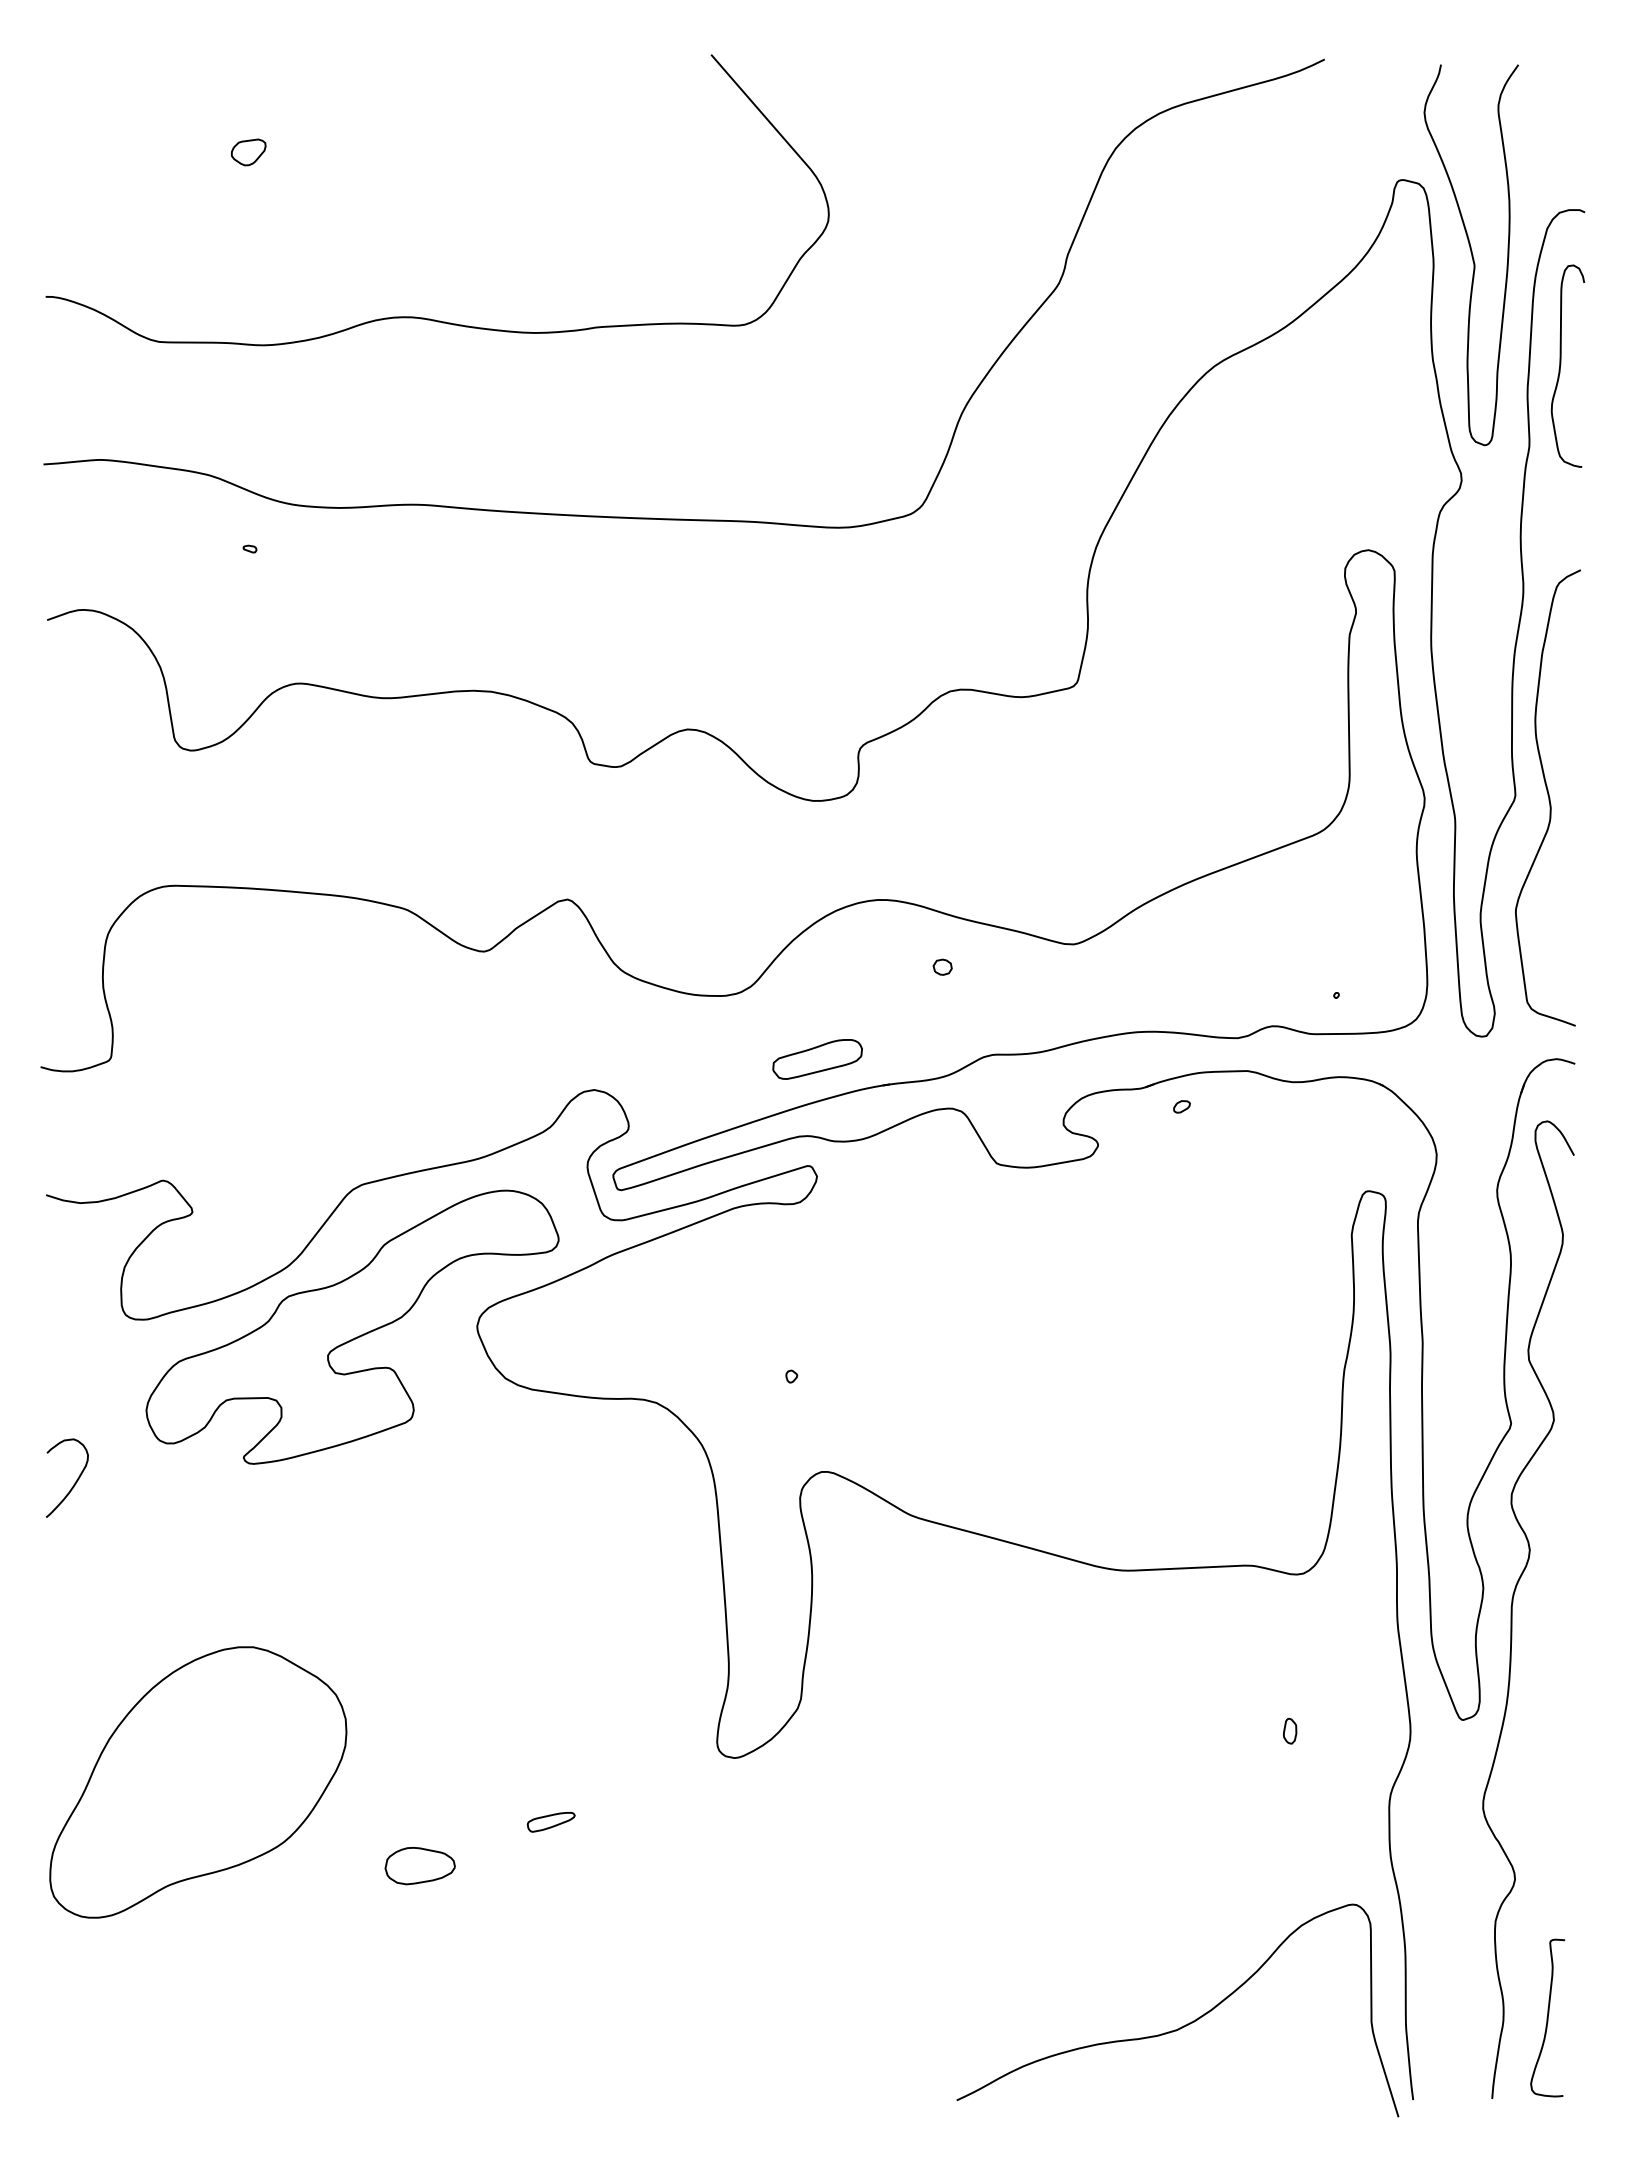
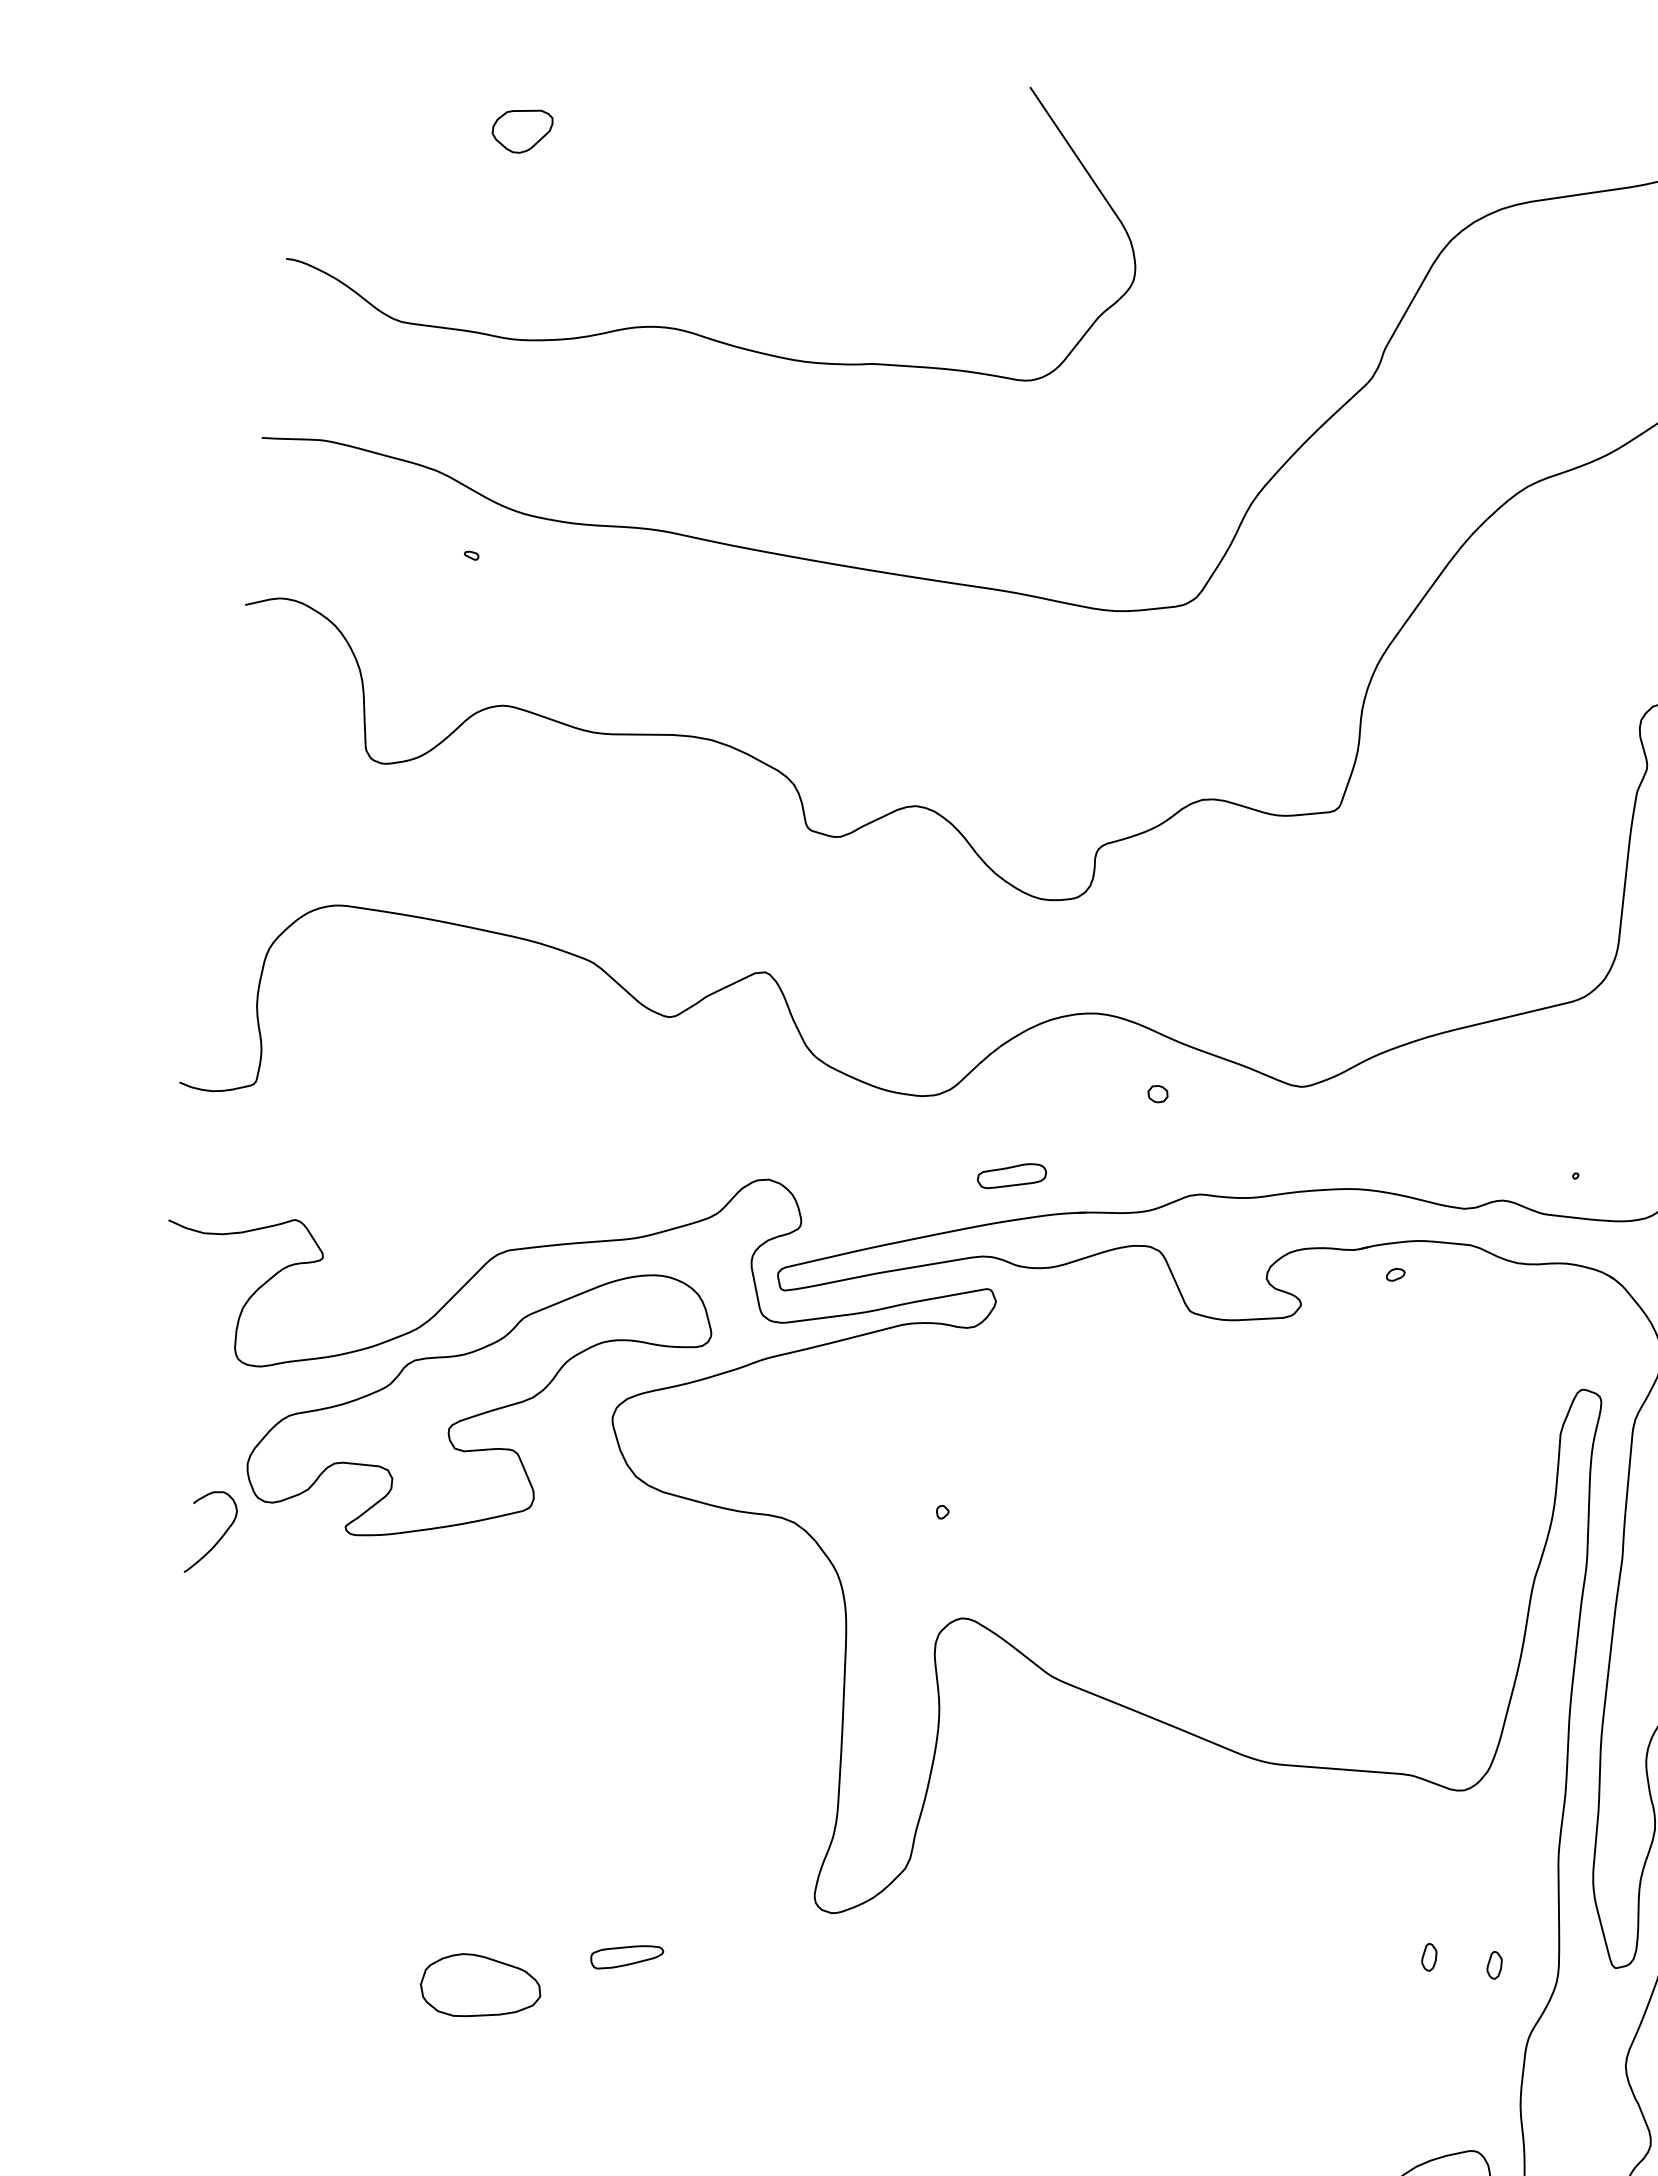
part: (248, 152) -> (522, 130), size x1.6
part: (817, 1059) -> (1011, 1176), size x0.7
curve: (75, 1481) -> (220, 1537), moved
part: (1351, 1731) -> (1495, 1965), added
part: (198, 1782) -> (254, 1868), removed
part: (550, 1822) -> (625, 1957), size x1.4
part: (419, 1865) -> (480, 1986), size x1.6

